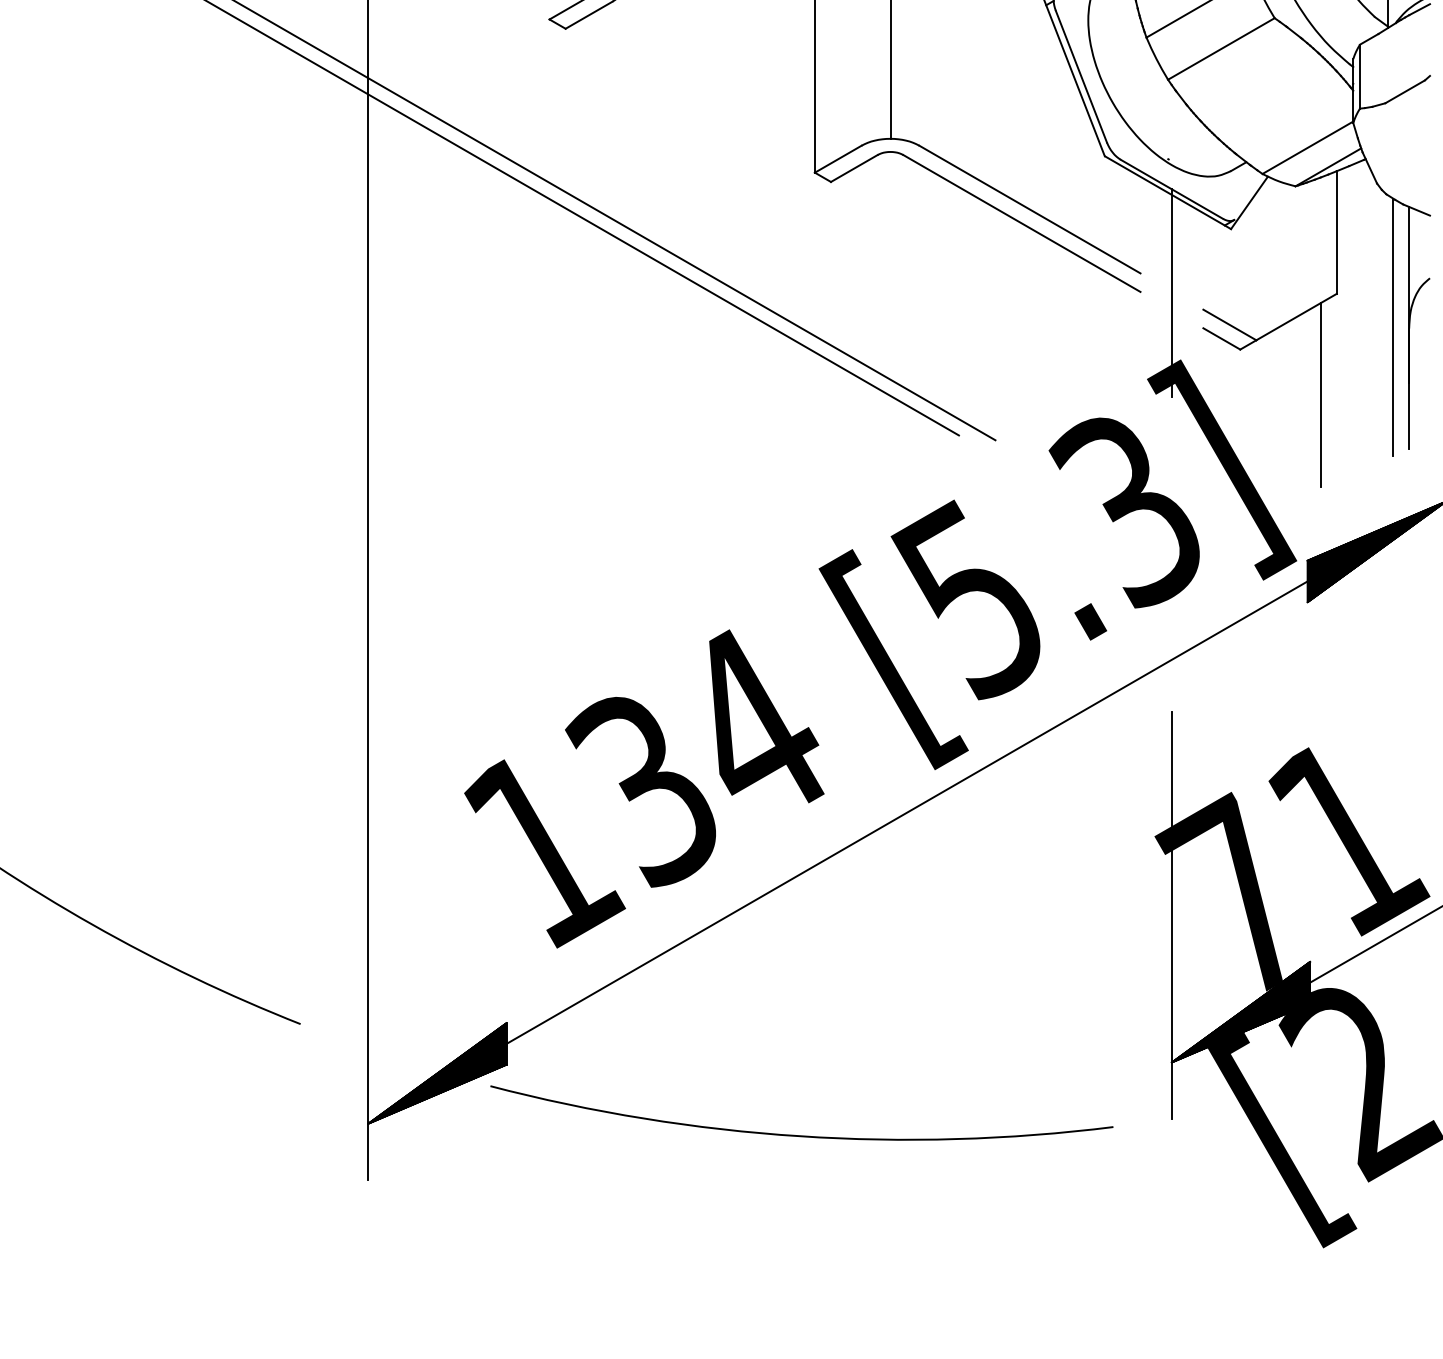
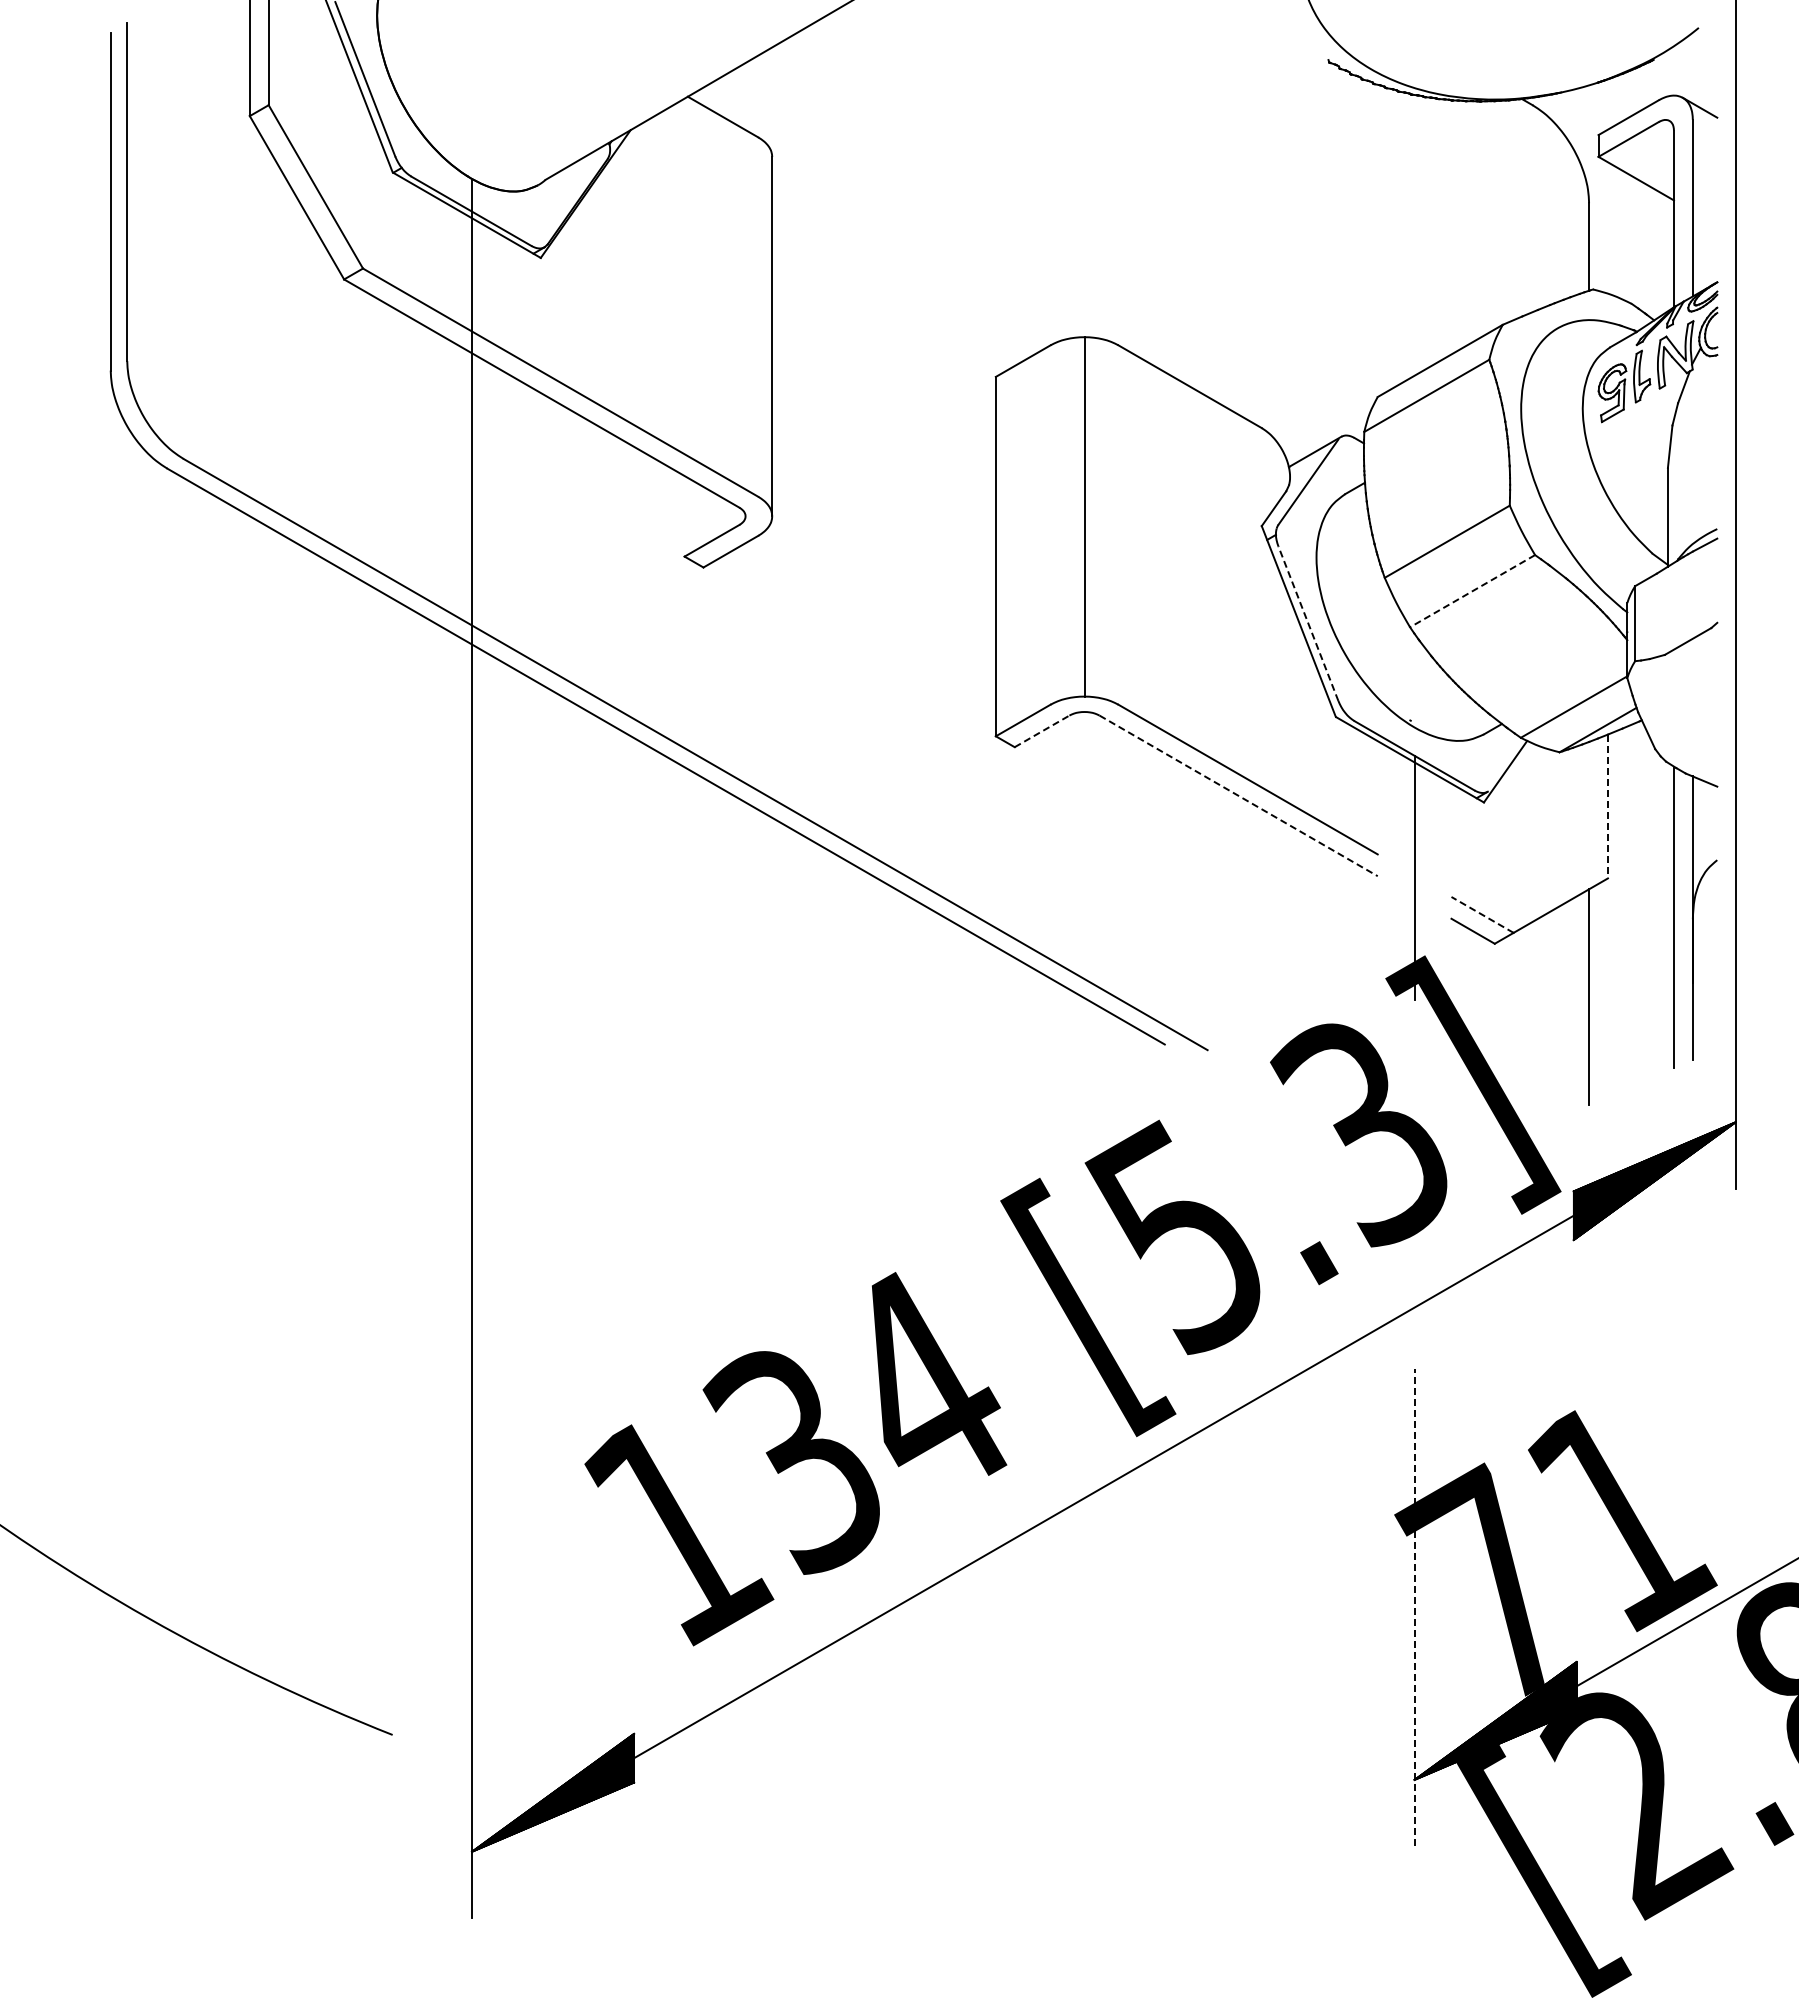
line: (1221, 49) -> (1472, 591), solid -> dashed
line: (1081, 76) -> (1308, 623), solid -> dashed
line: (854, 168) -> (1042, 731), solid -> dashed
line: (1021, 223) -> (1238, 795), solid -> dashed
line: (1336, 232) -> (1607, 806), solid -> dashed
line: (1229, 324) -> (1482, 914), solid -> dashed
line: (1171, 915) -> (1414, 1607), solid -> dashed
arc: (801, 1135) -> (980, 1865), removed

